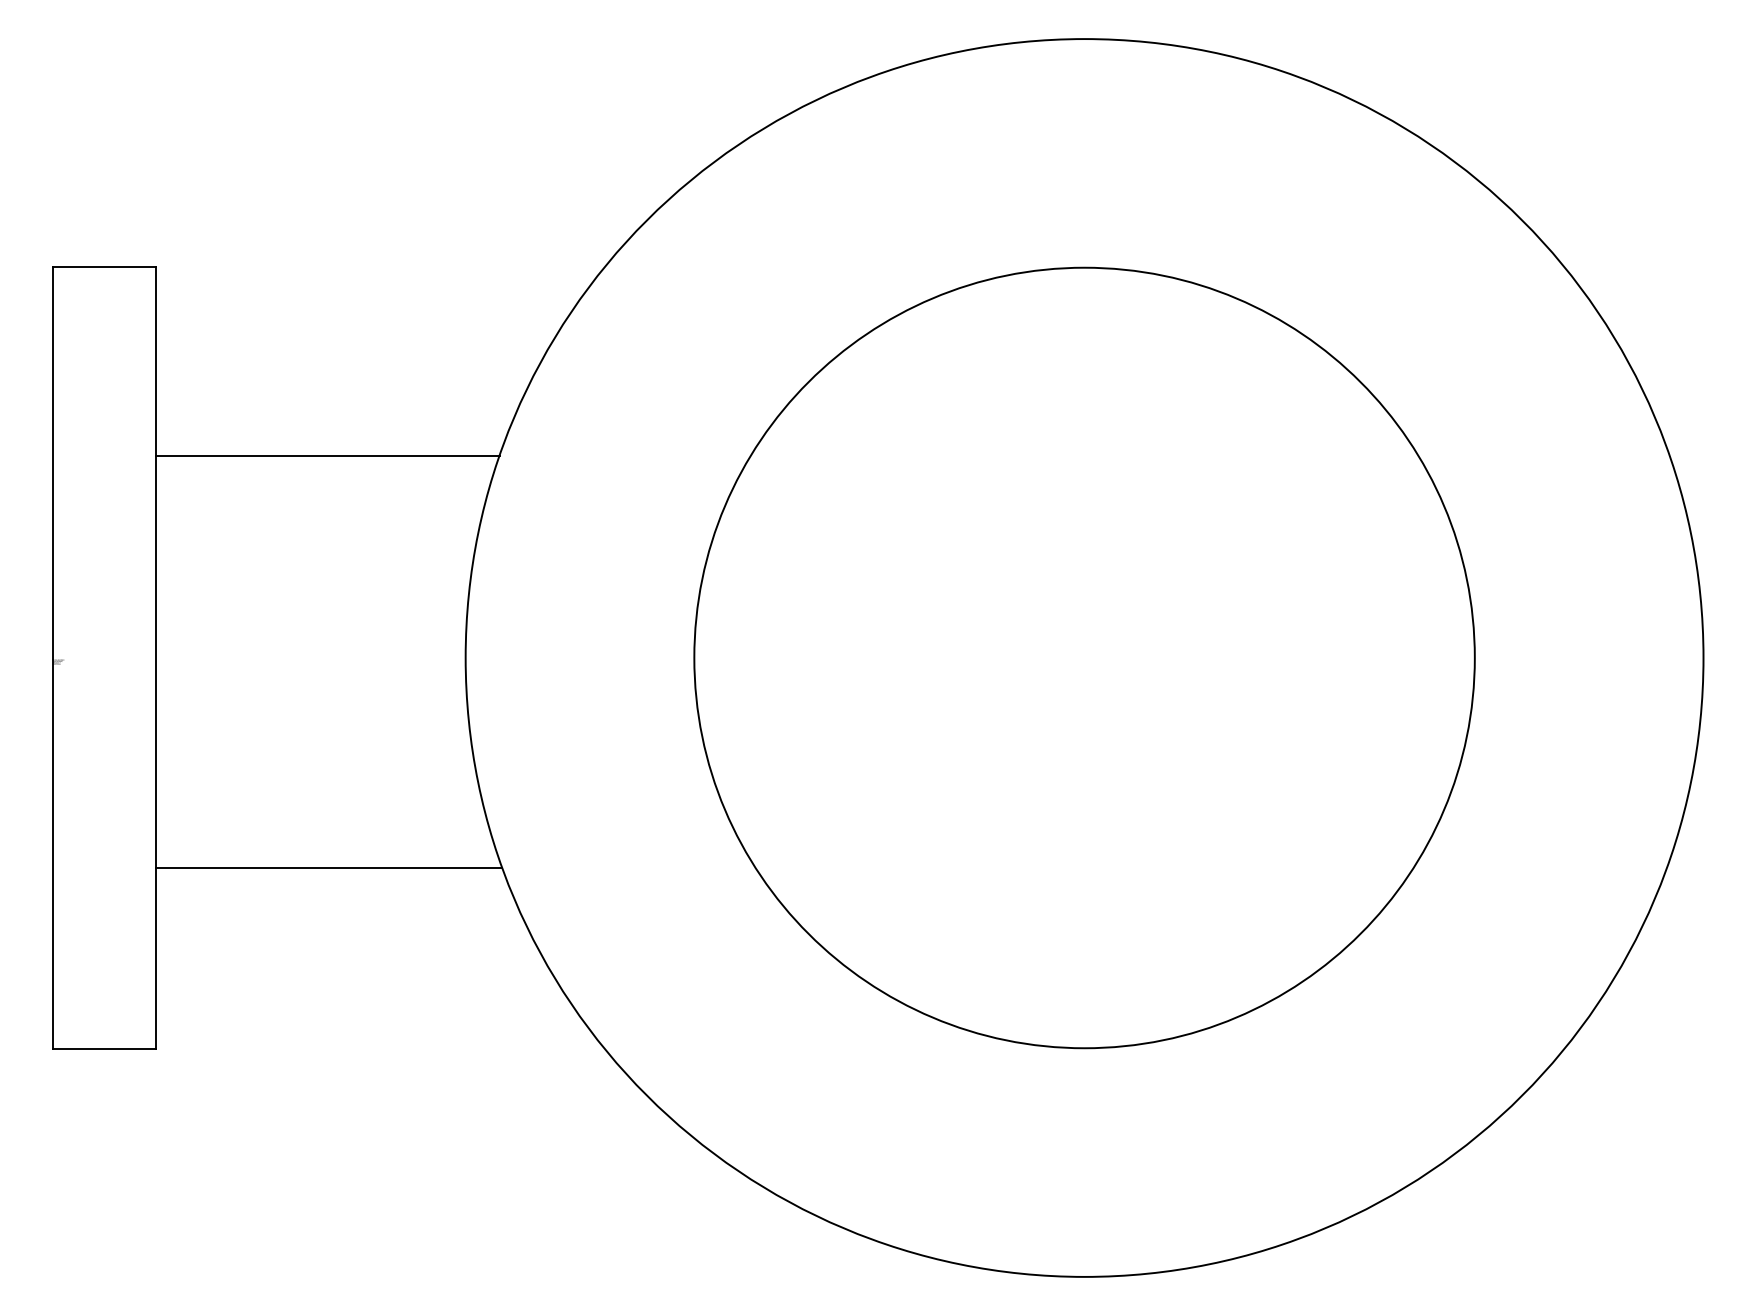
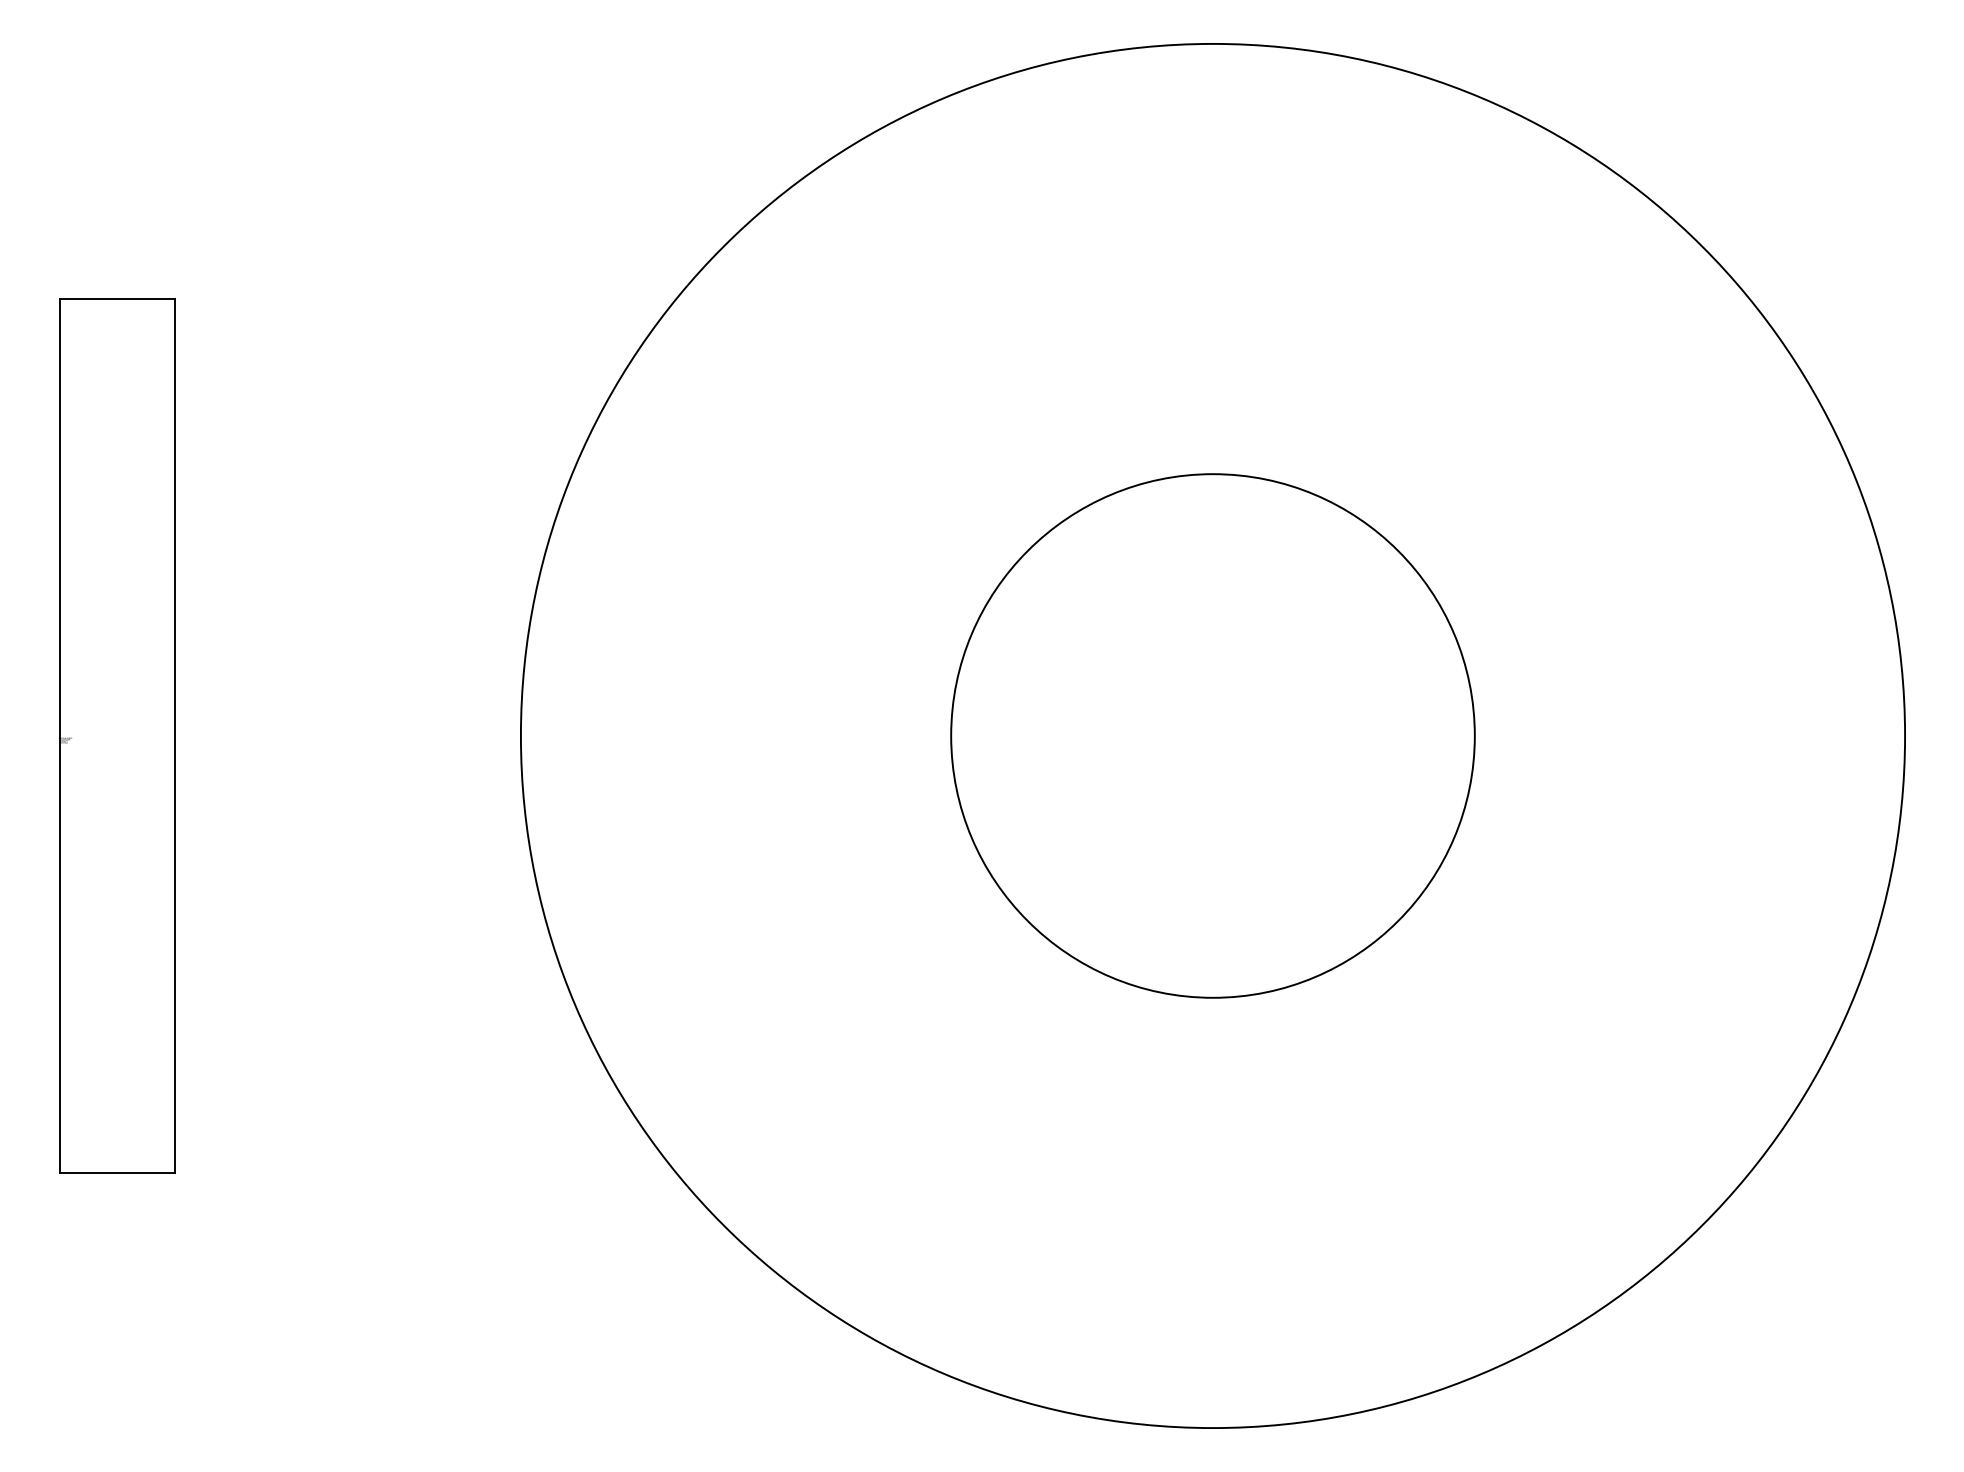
line: (327, 455) -> (366, 509), removed
circle: (1084, 657) -> (1212, 735), size x0.6
line: (329, 867) -> (368, 970), removed

